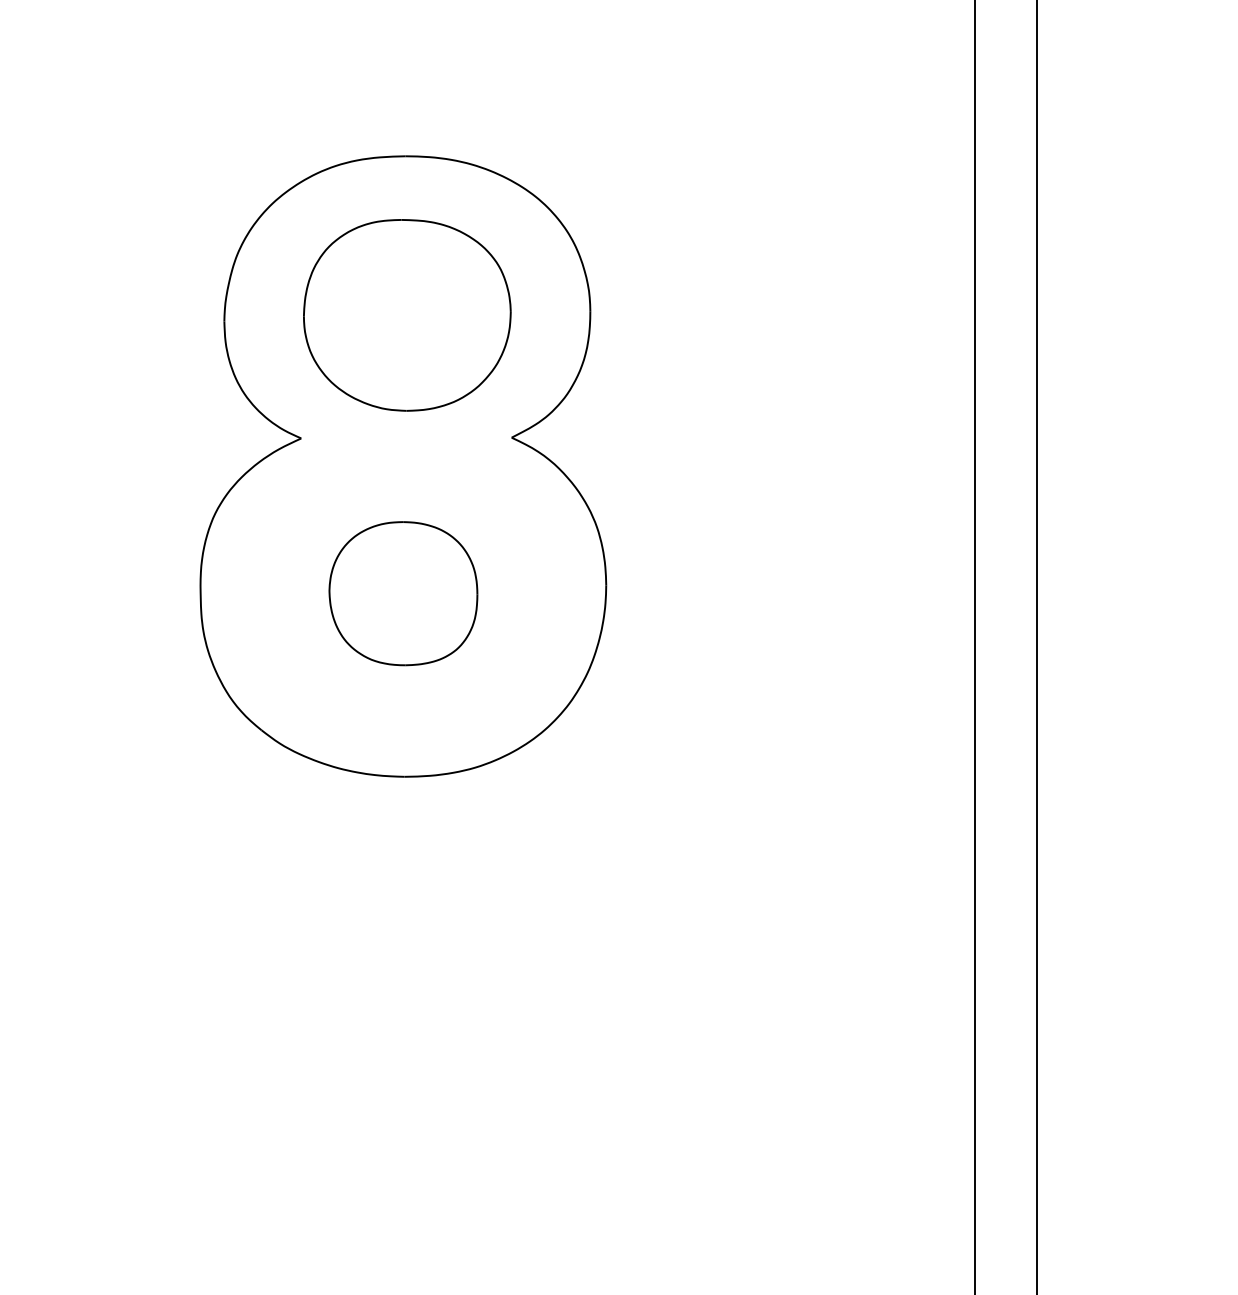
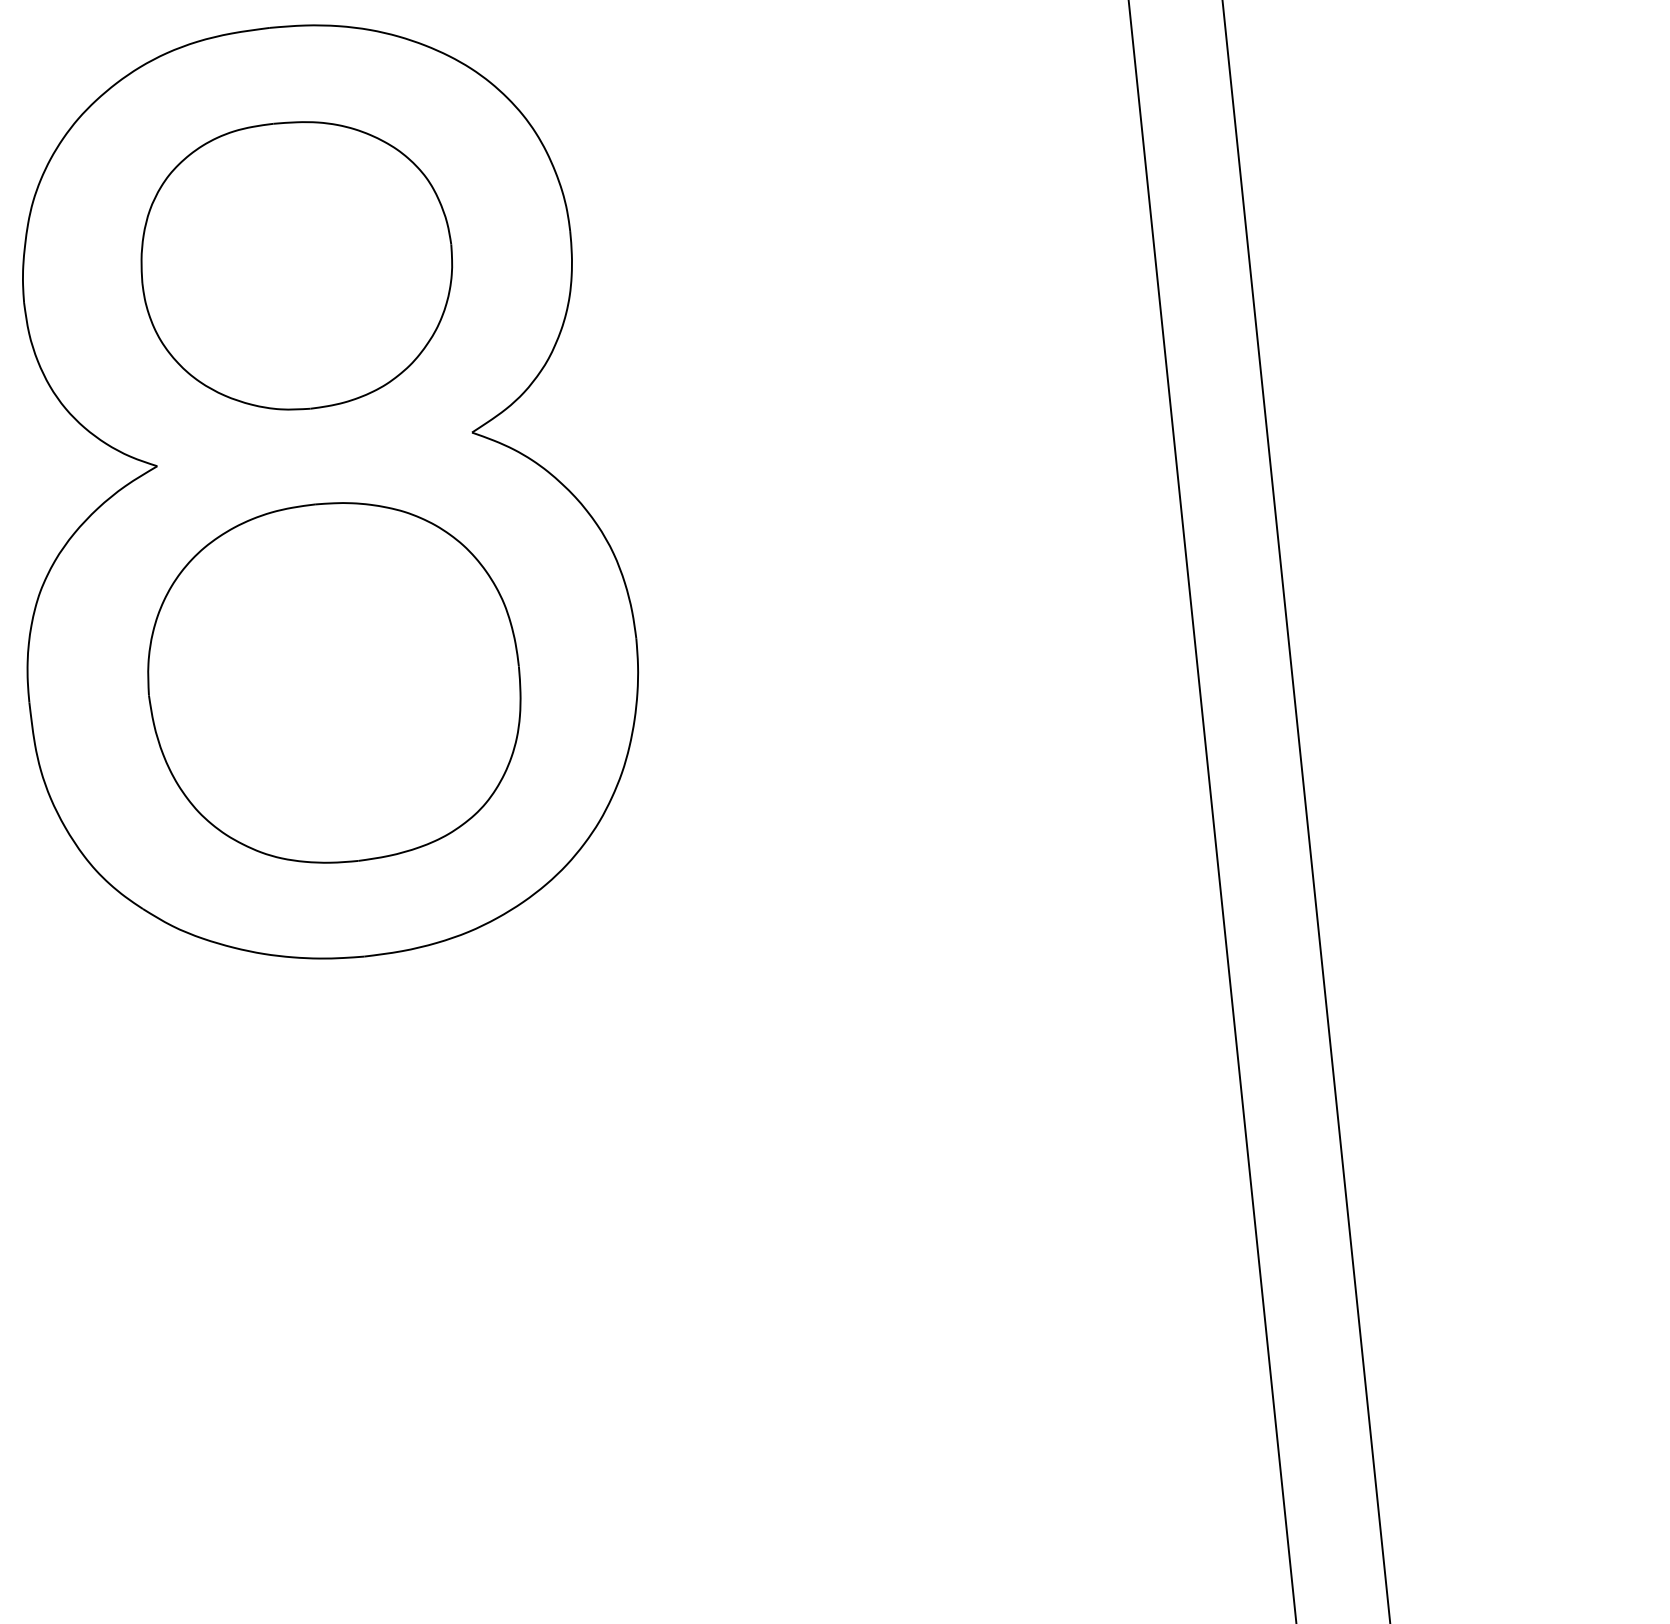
part: (403, 593) -> (334, 682), size x1.67

